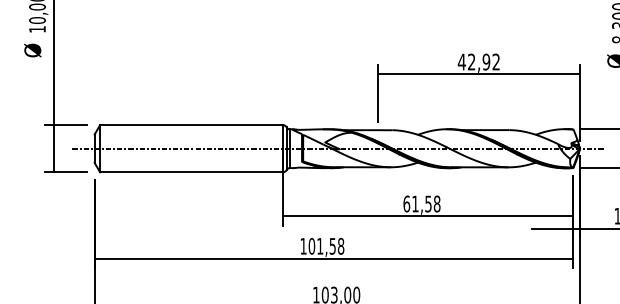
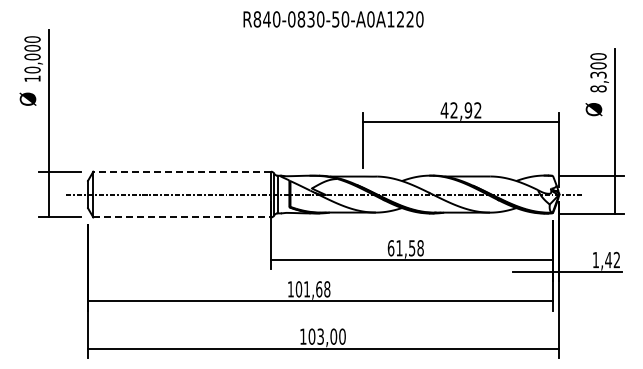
line: (191, 124) -> (182, 171), solid -> dashed
line: (191, 172) -> (182, 217), solid -> dashed
text: (333, 246) -> (319, 289), 101,58 -> 101,68

